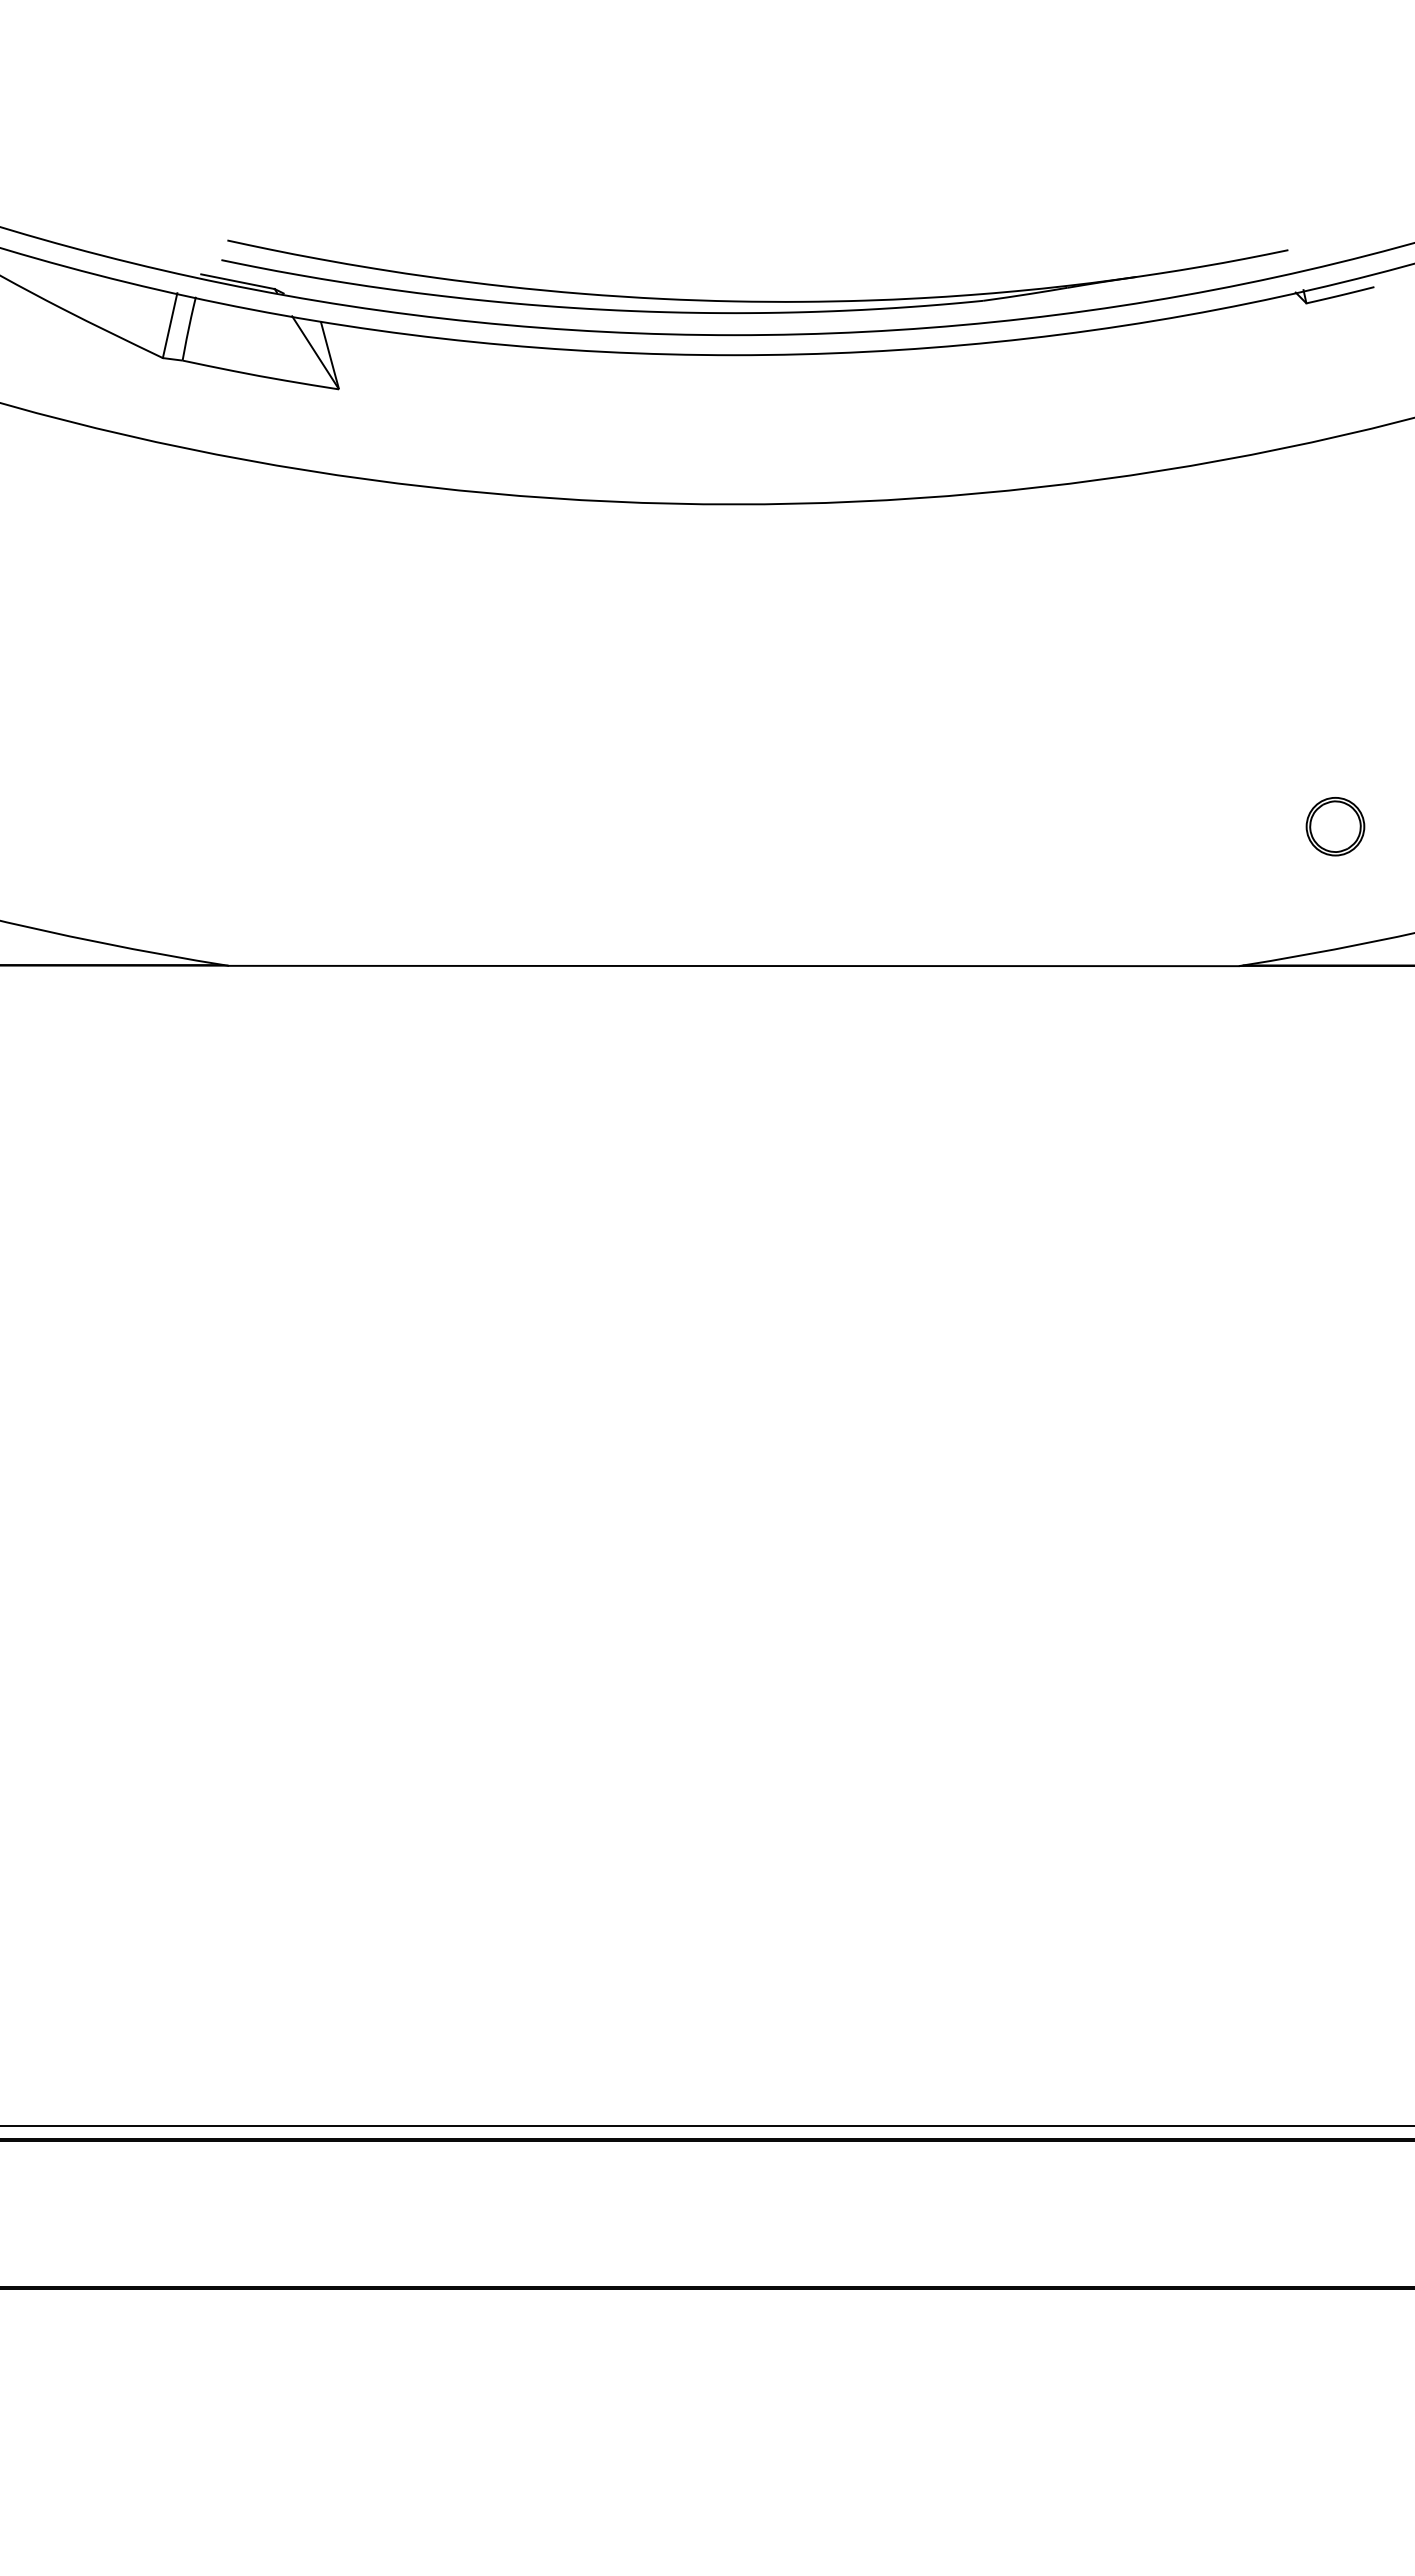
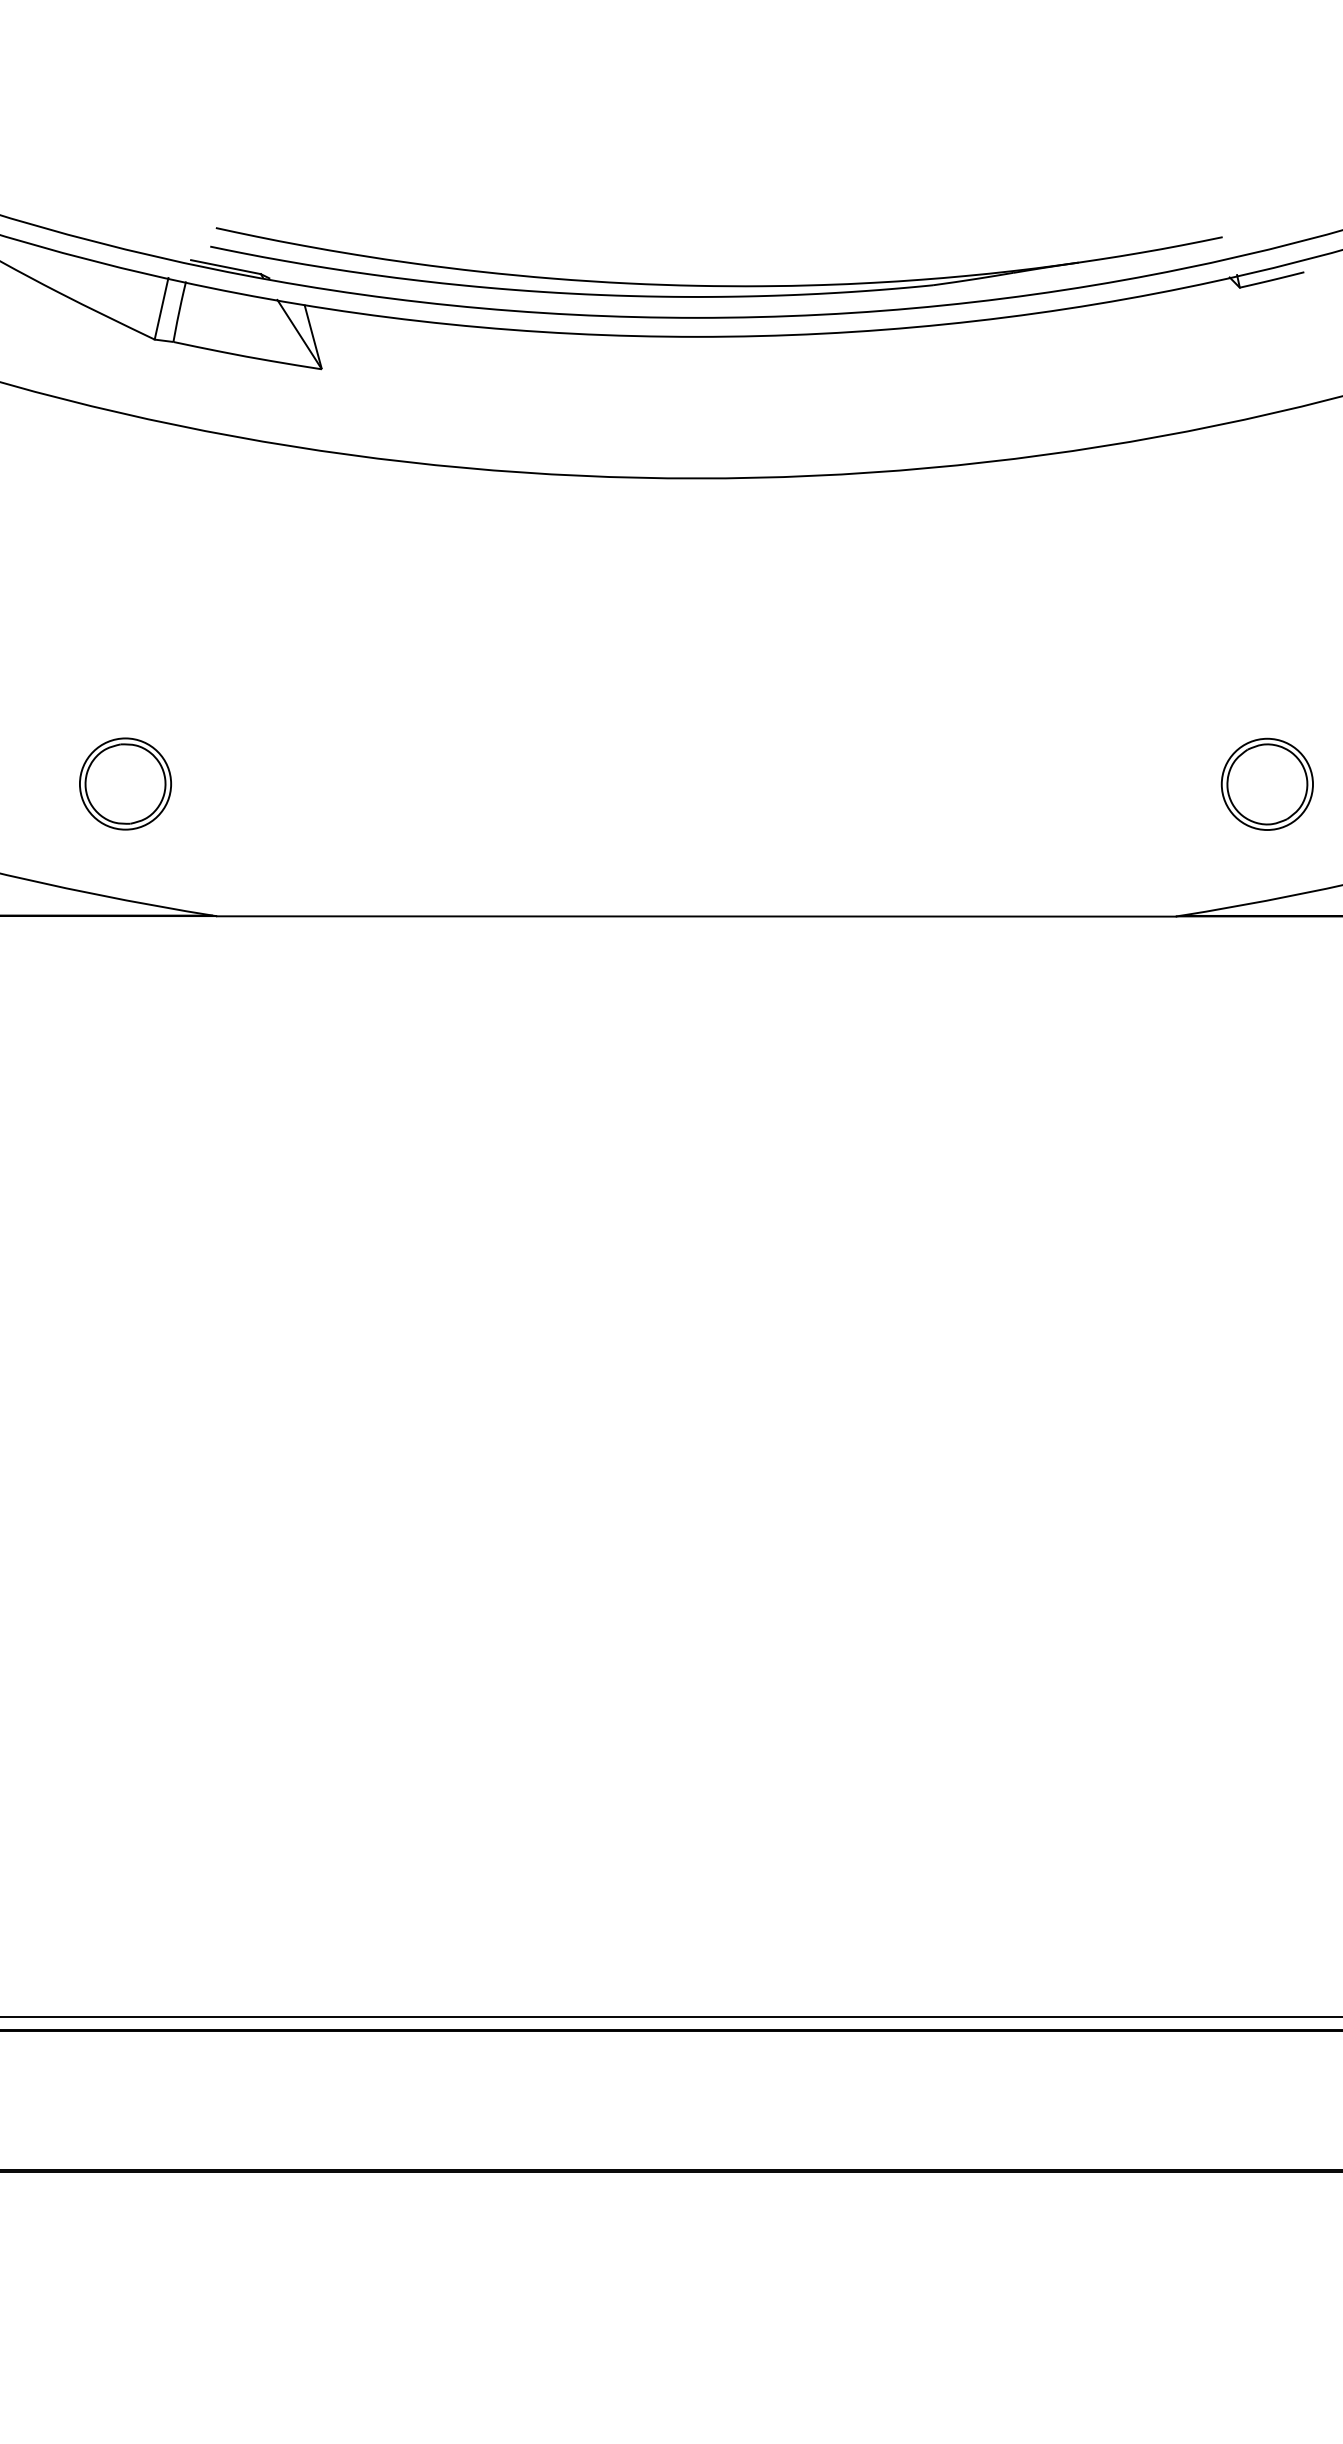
part: (132, 826) -> (125, 784), added
part: (1335, 826) -> (1267, 784), size x1.67

